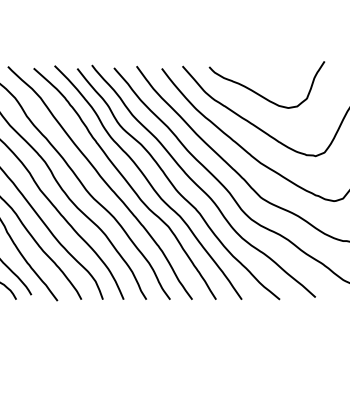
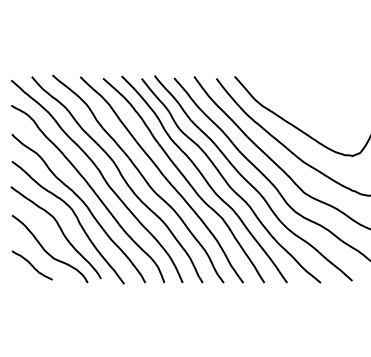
curve: (262, 95) -> (305, 102), removed

